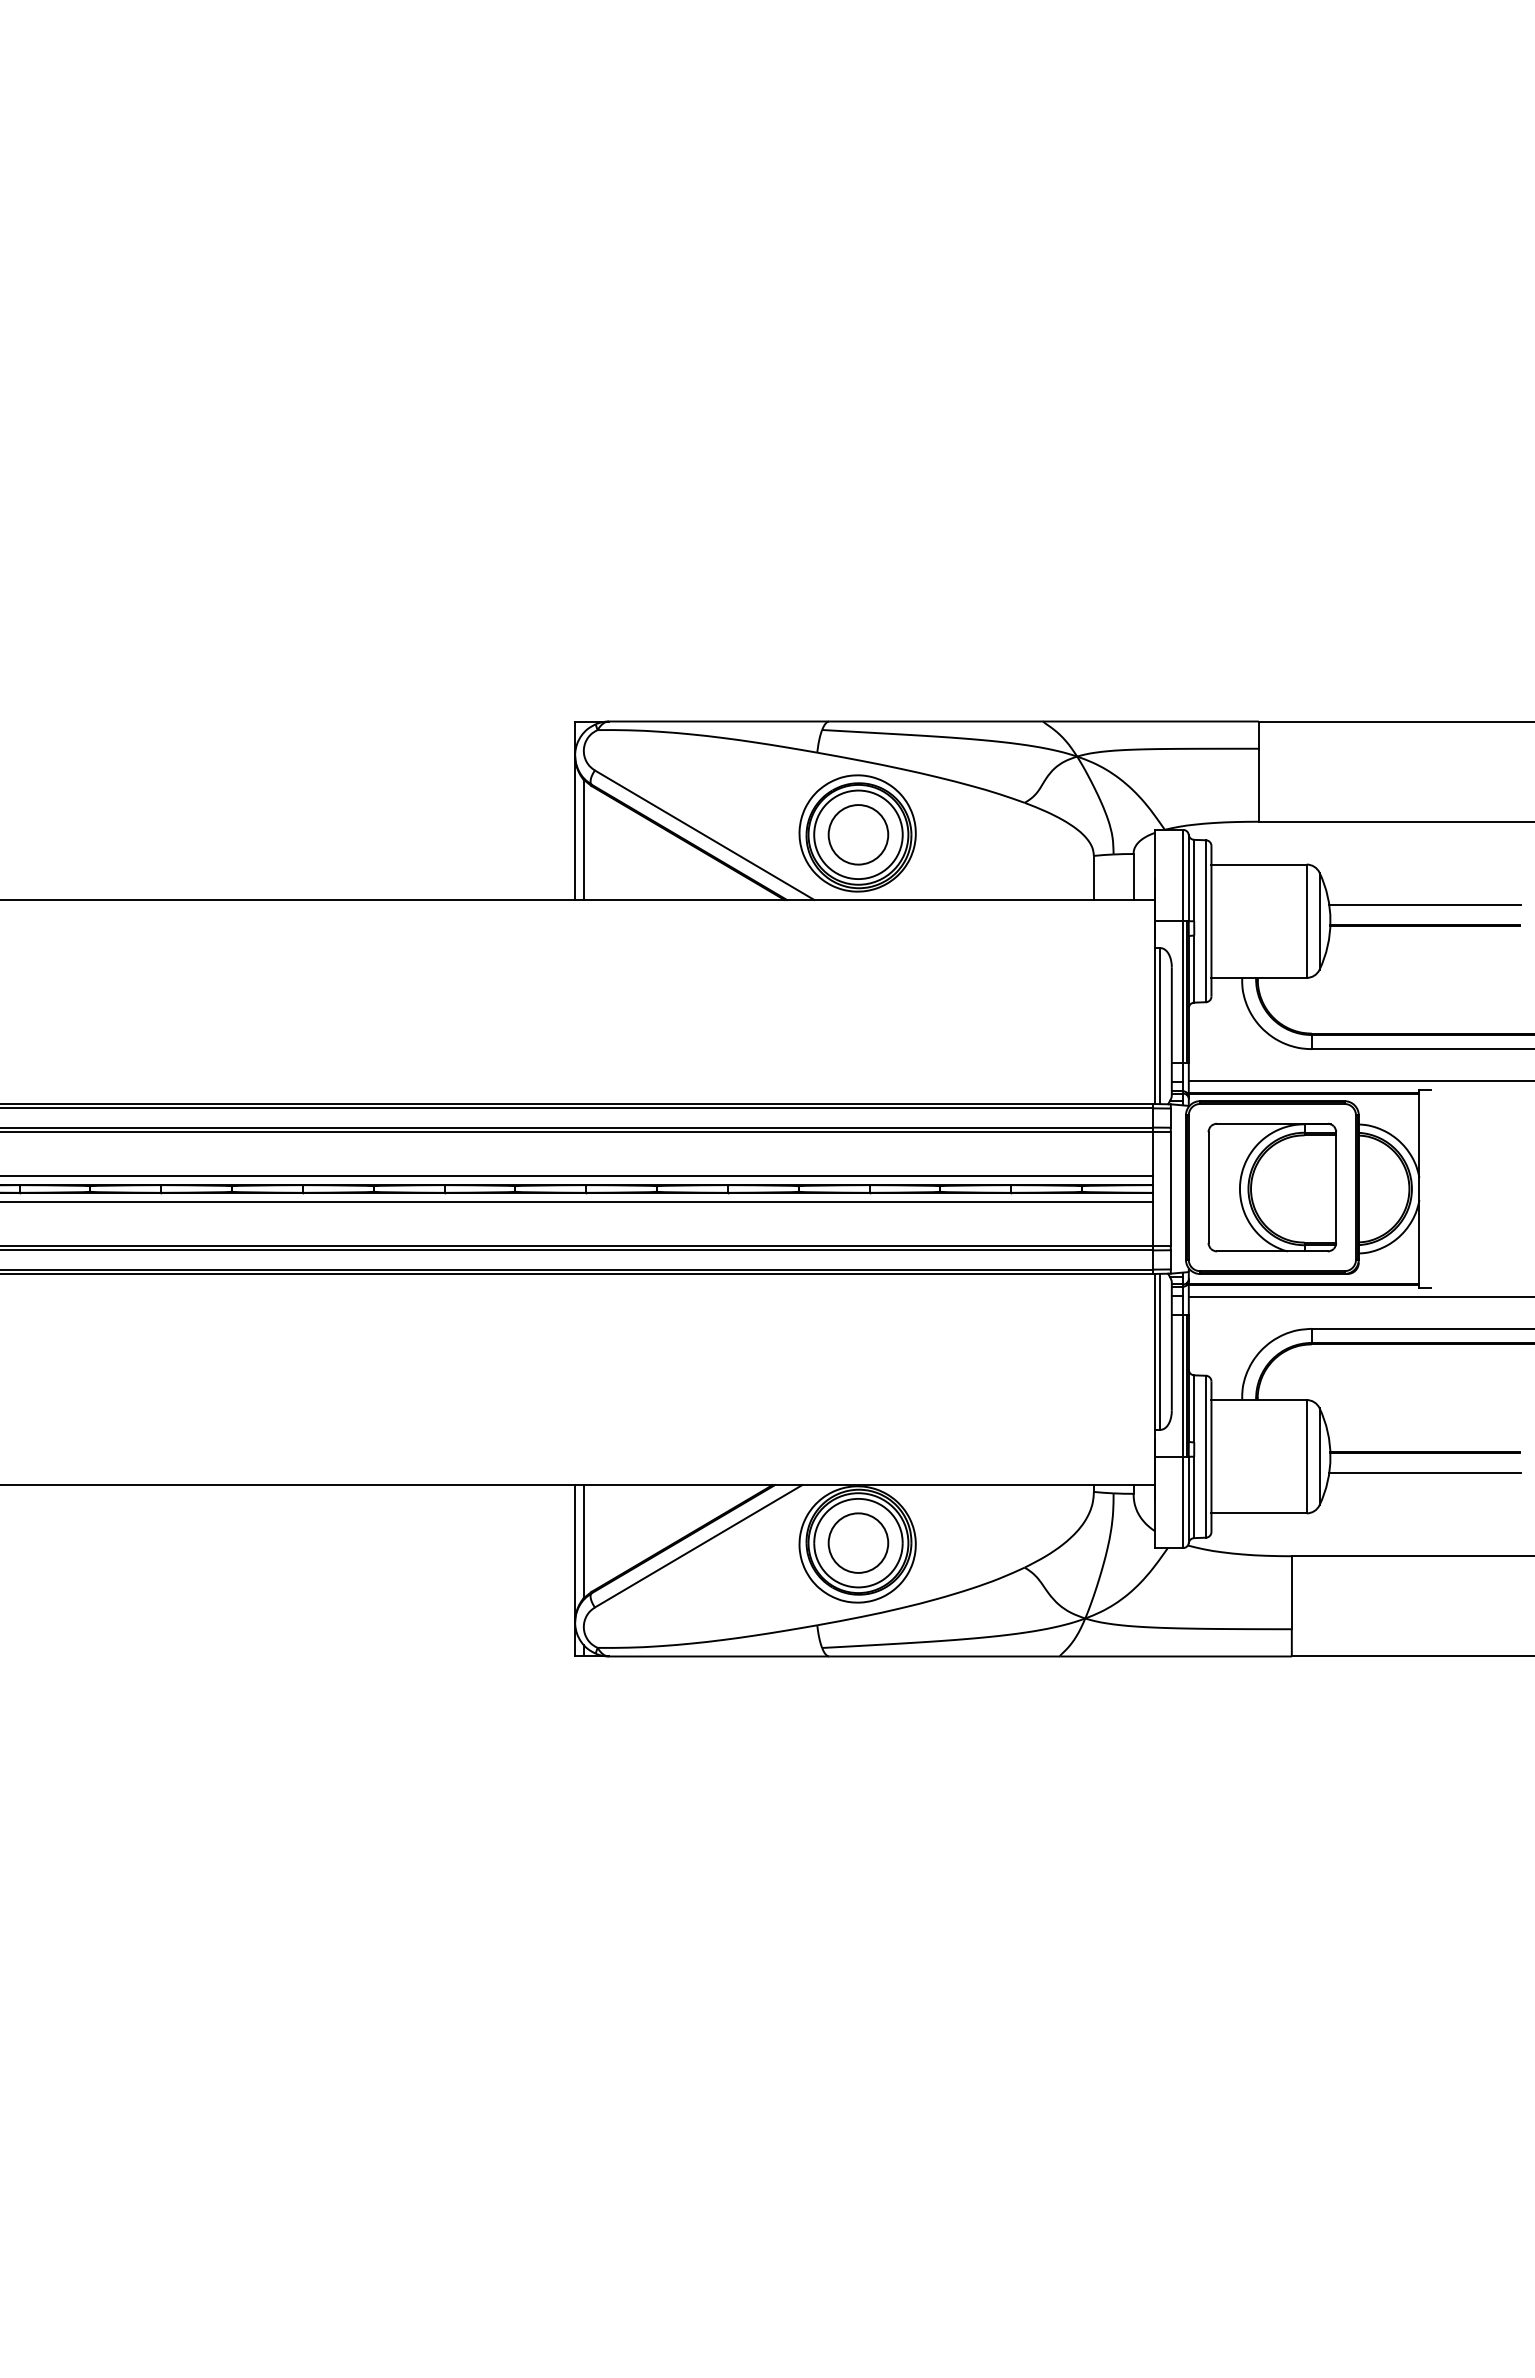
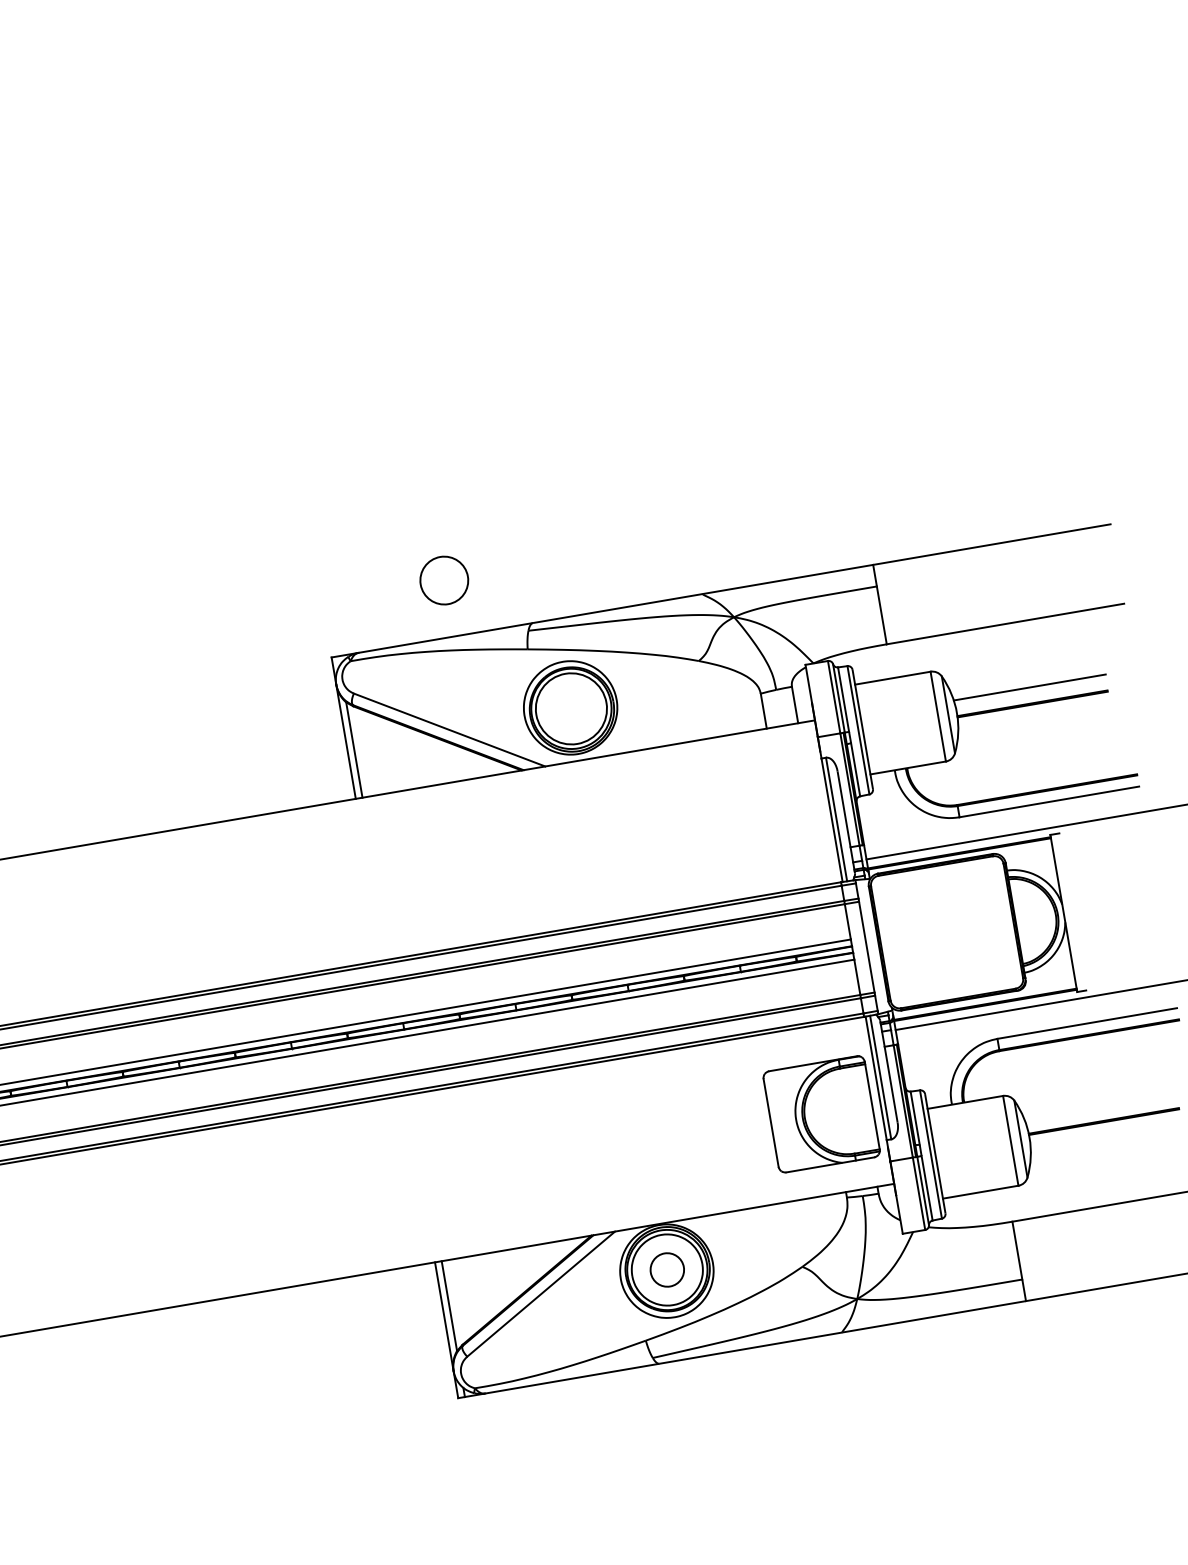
circle: (858, 834) -> (444, 580), moved
part: (1272, 1187) -> (821, 1114), moved
line: (1424, 1473) -> (1106, 1138), removed
circle: (858, 1542) -> (667, 1269), size x0.7

